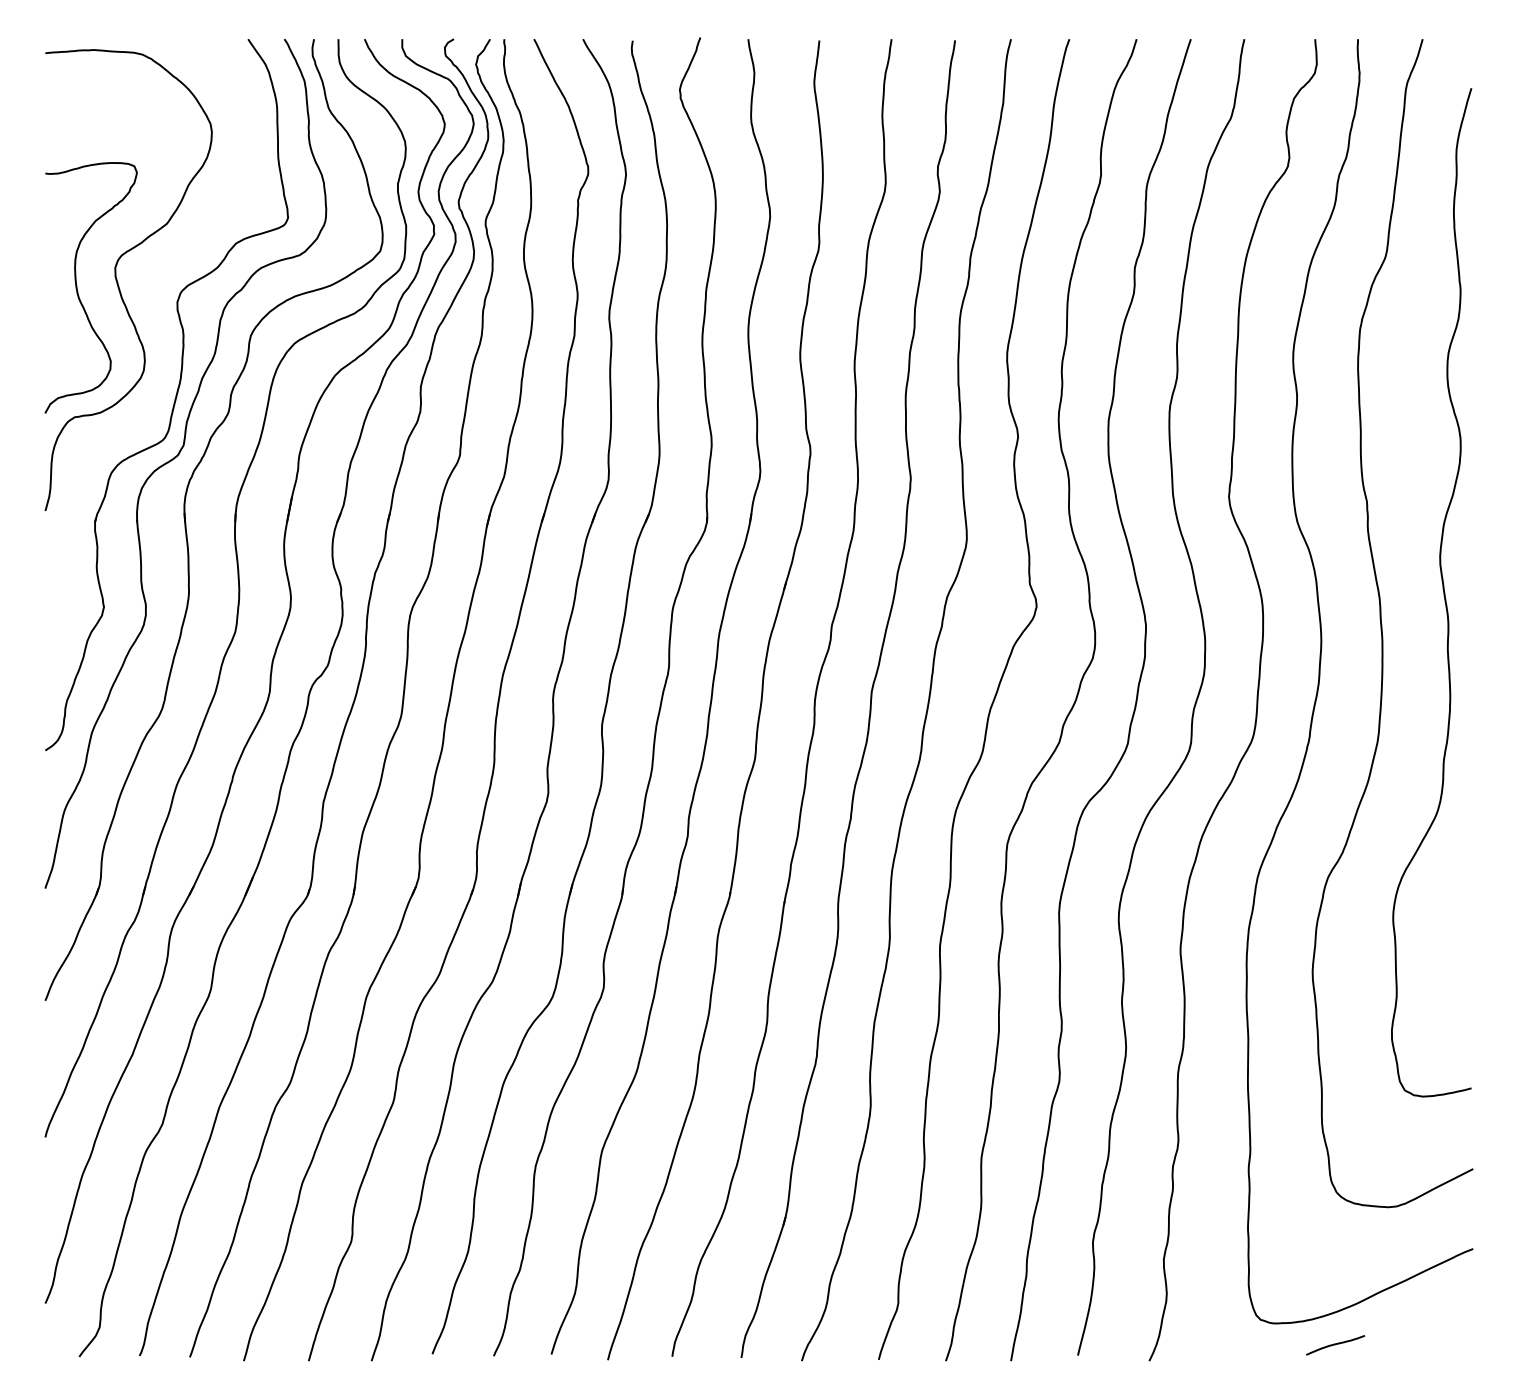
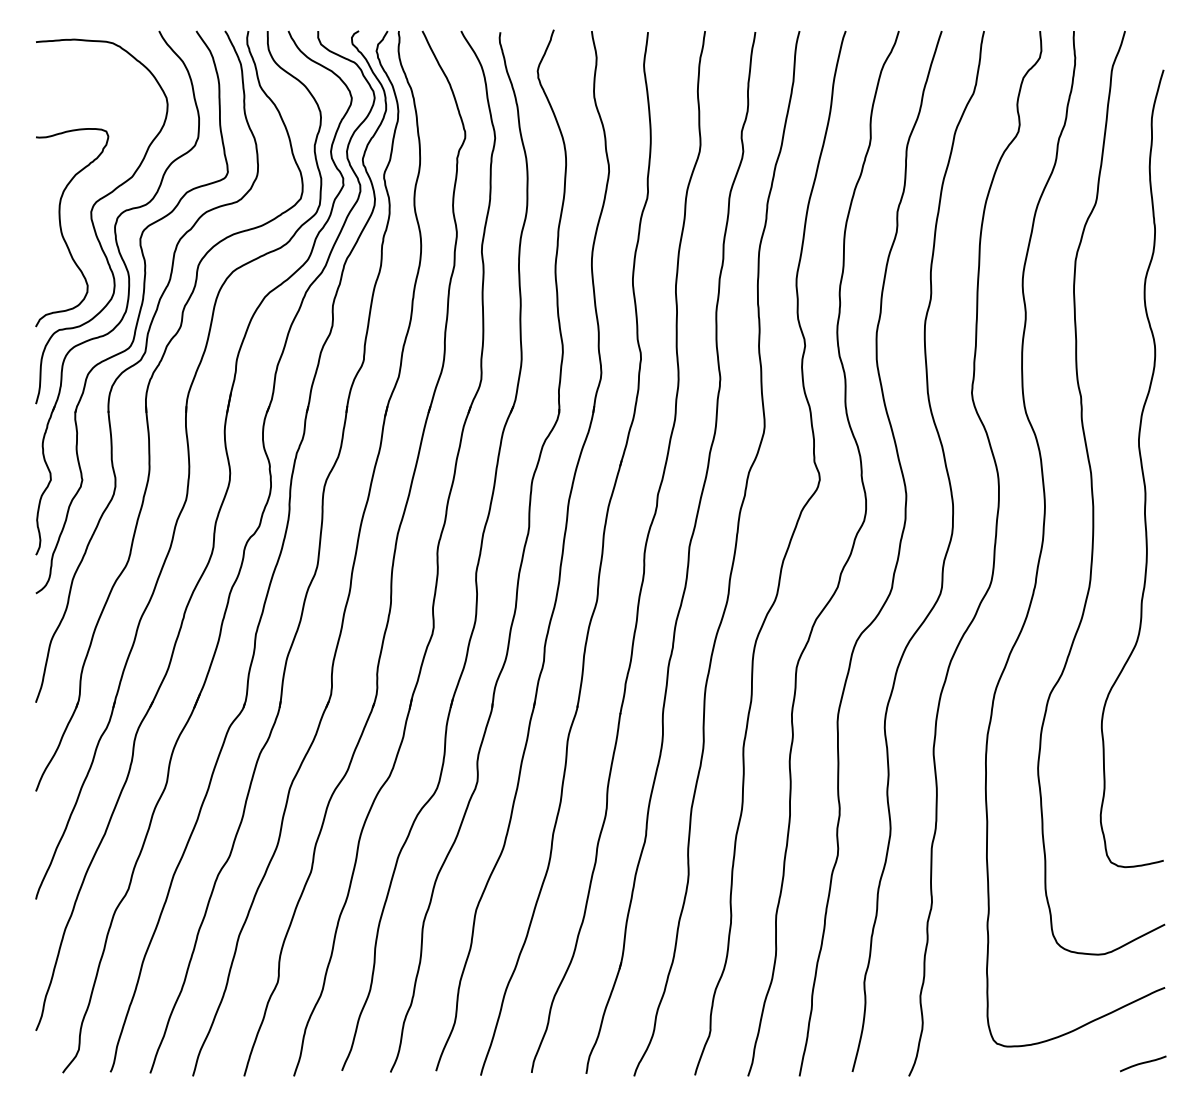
part: (161, 371) -> (127, 293), added
curve: (1335, 1344) -> (1143, 1063), moved

